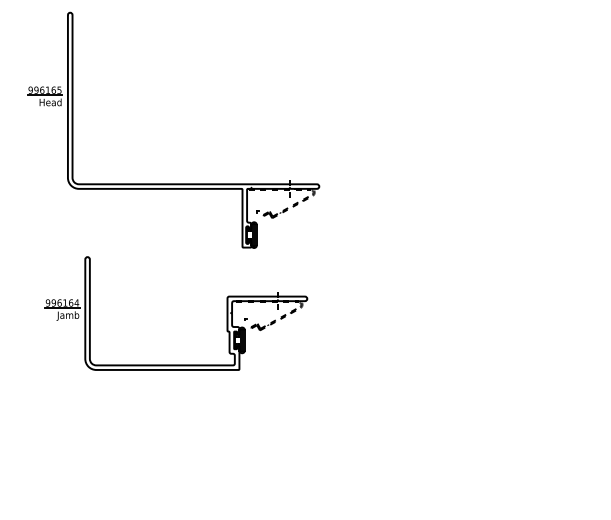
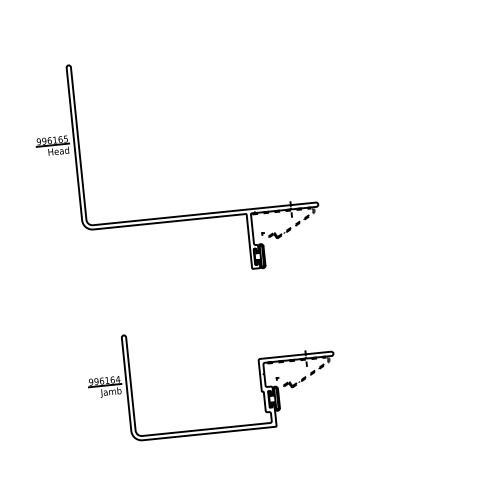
part: (226, 313) -> (259, 375), moved

